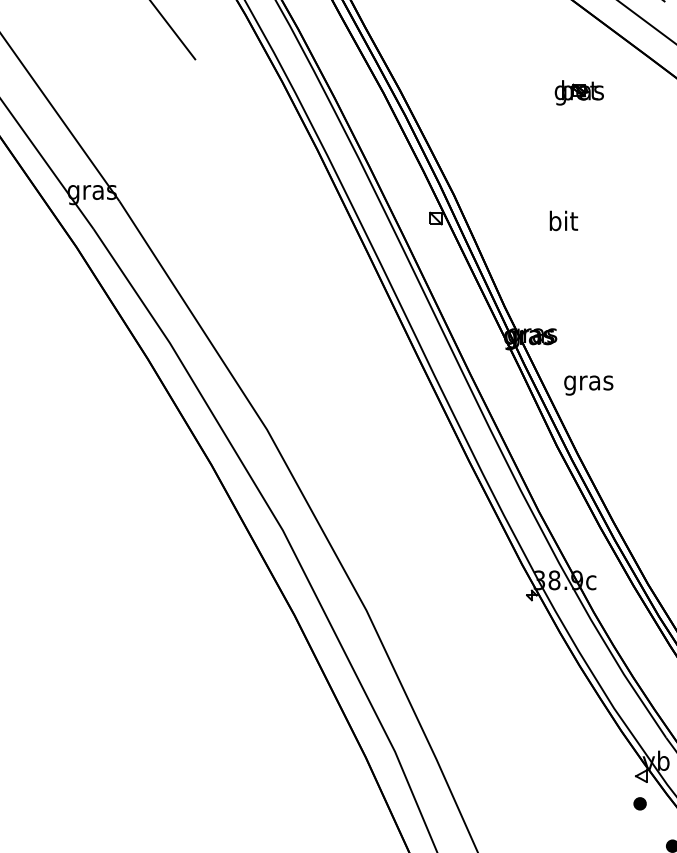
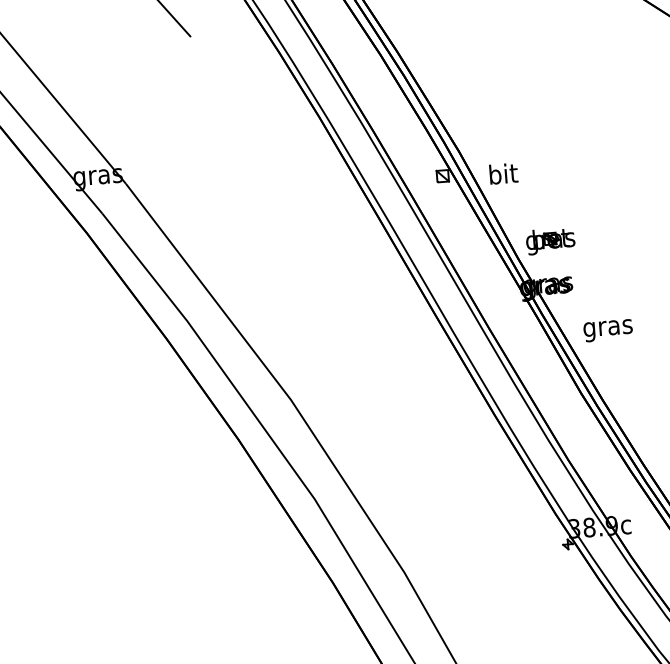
part: (578, 92) -> (549, 240), moved
text: (563, 220) -> (503, 173), moved

